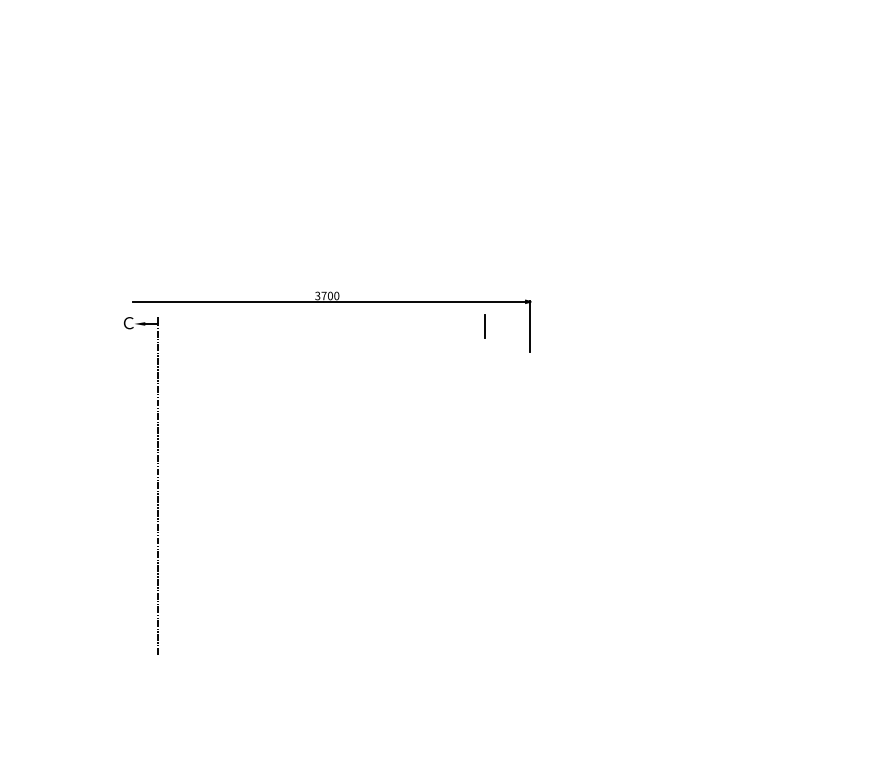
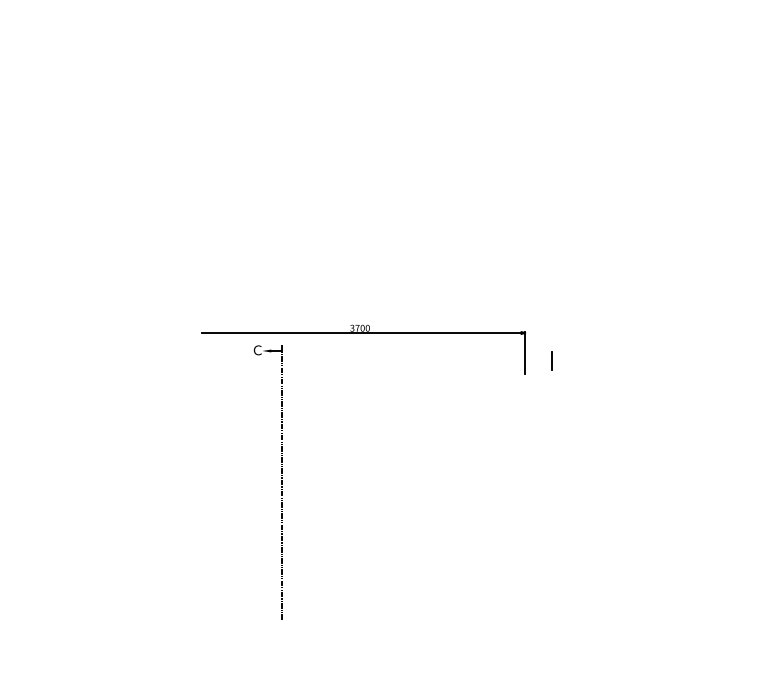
line: (485, 325) -> (551, 360), moved
part: (157, 485) -> (281, 482), moved

